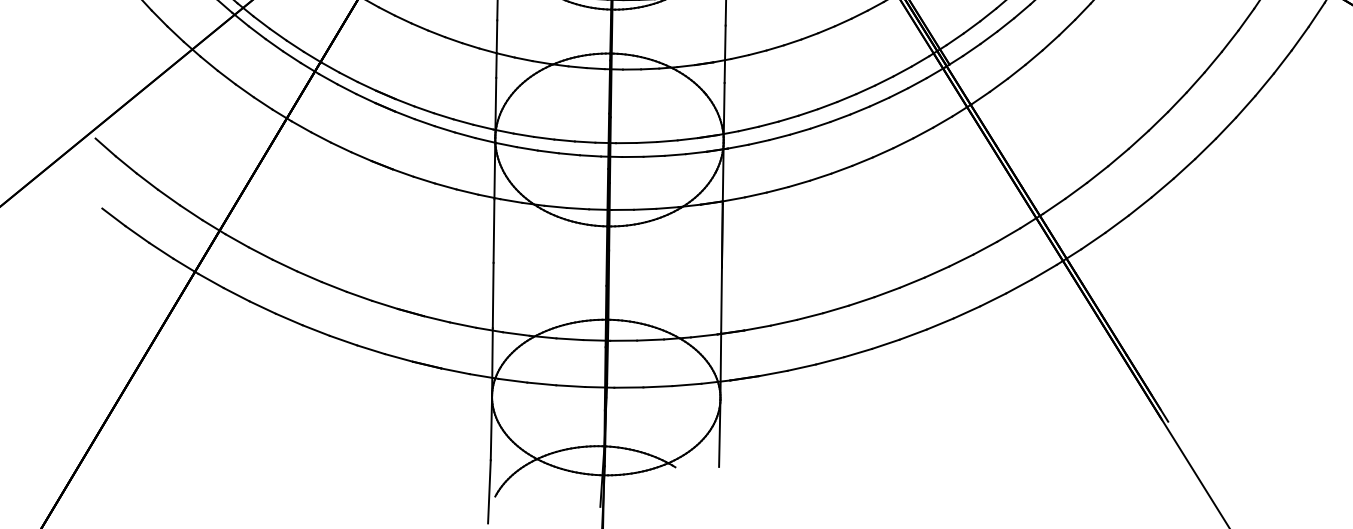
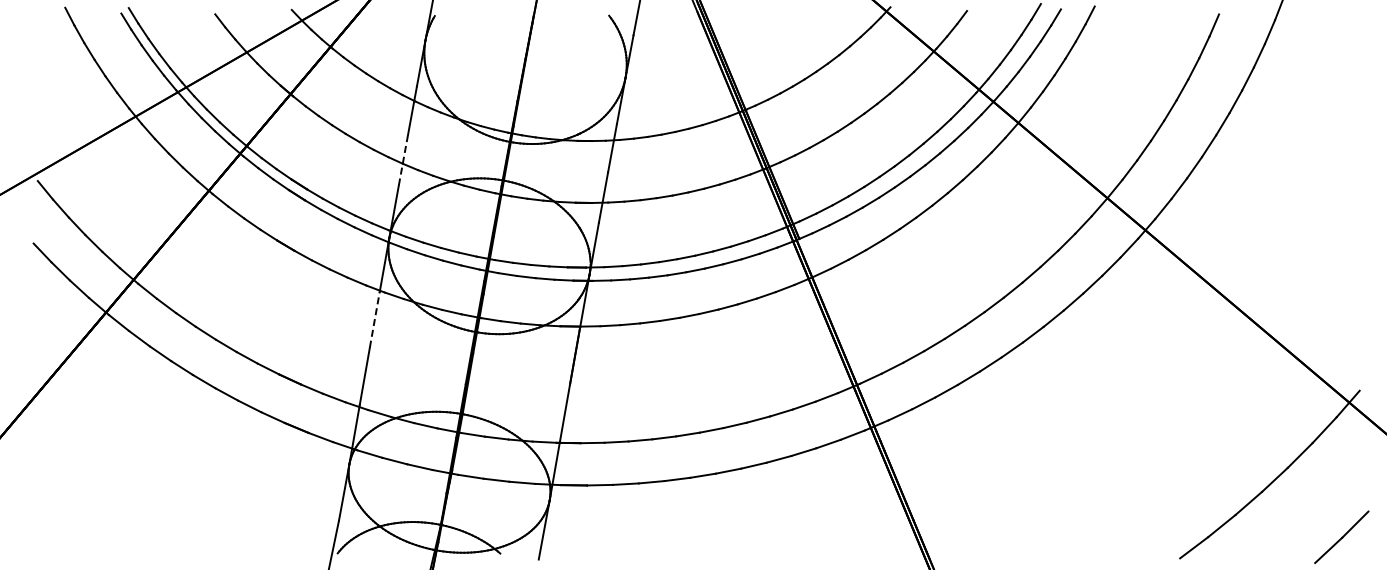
line: (496, 49) -> (403, 160), solid -> dashed
line: (493, 230) -> (374, 319), solid -> dashed

